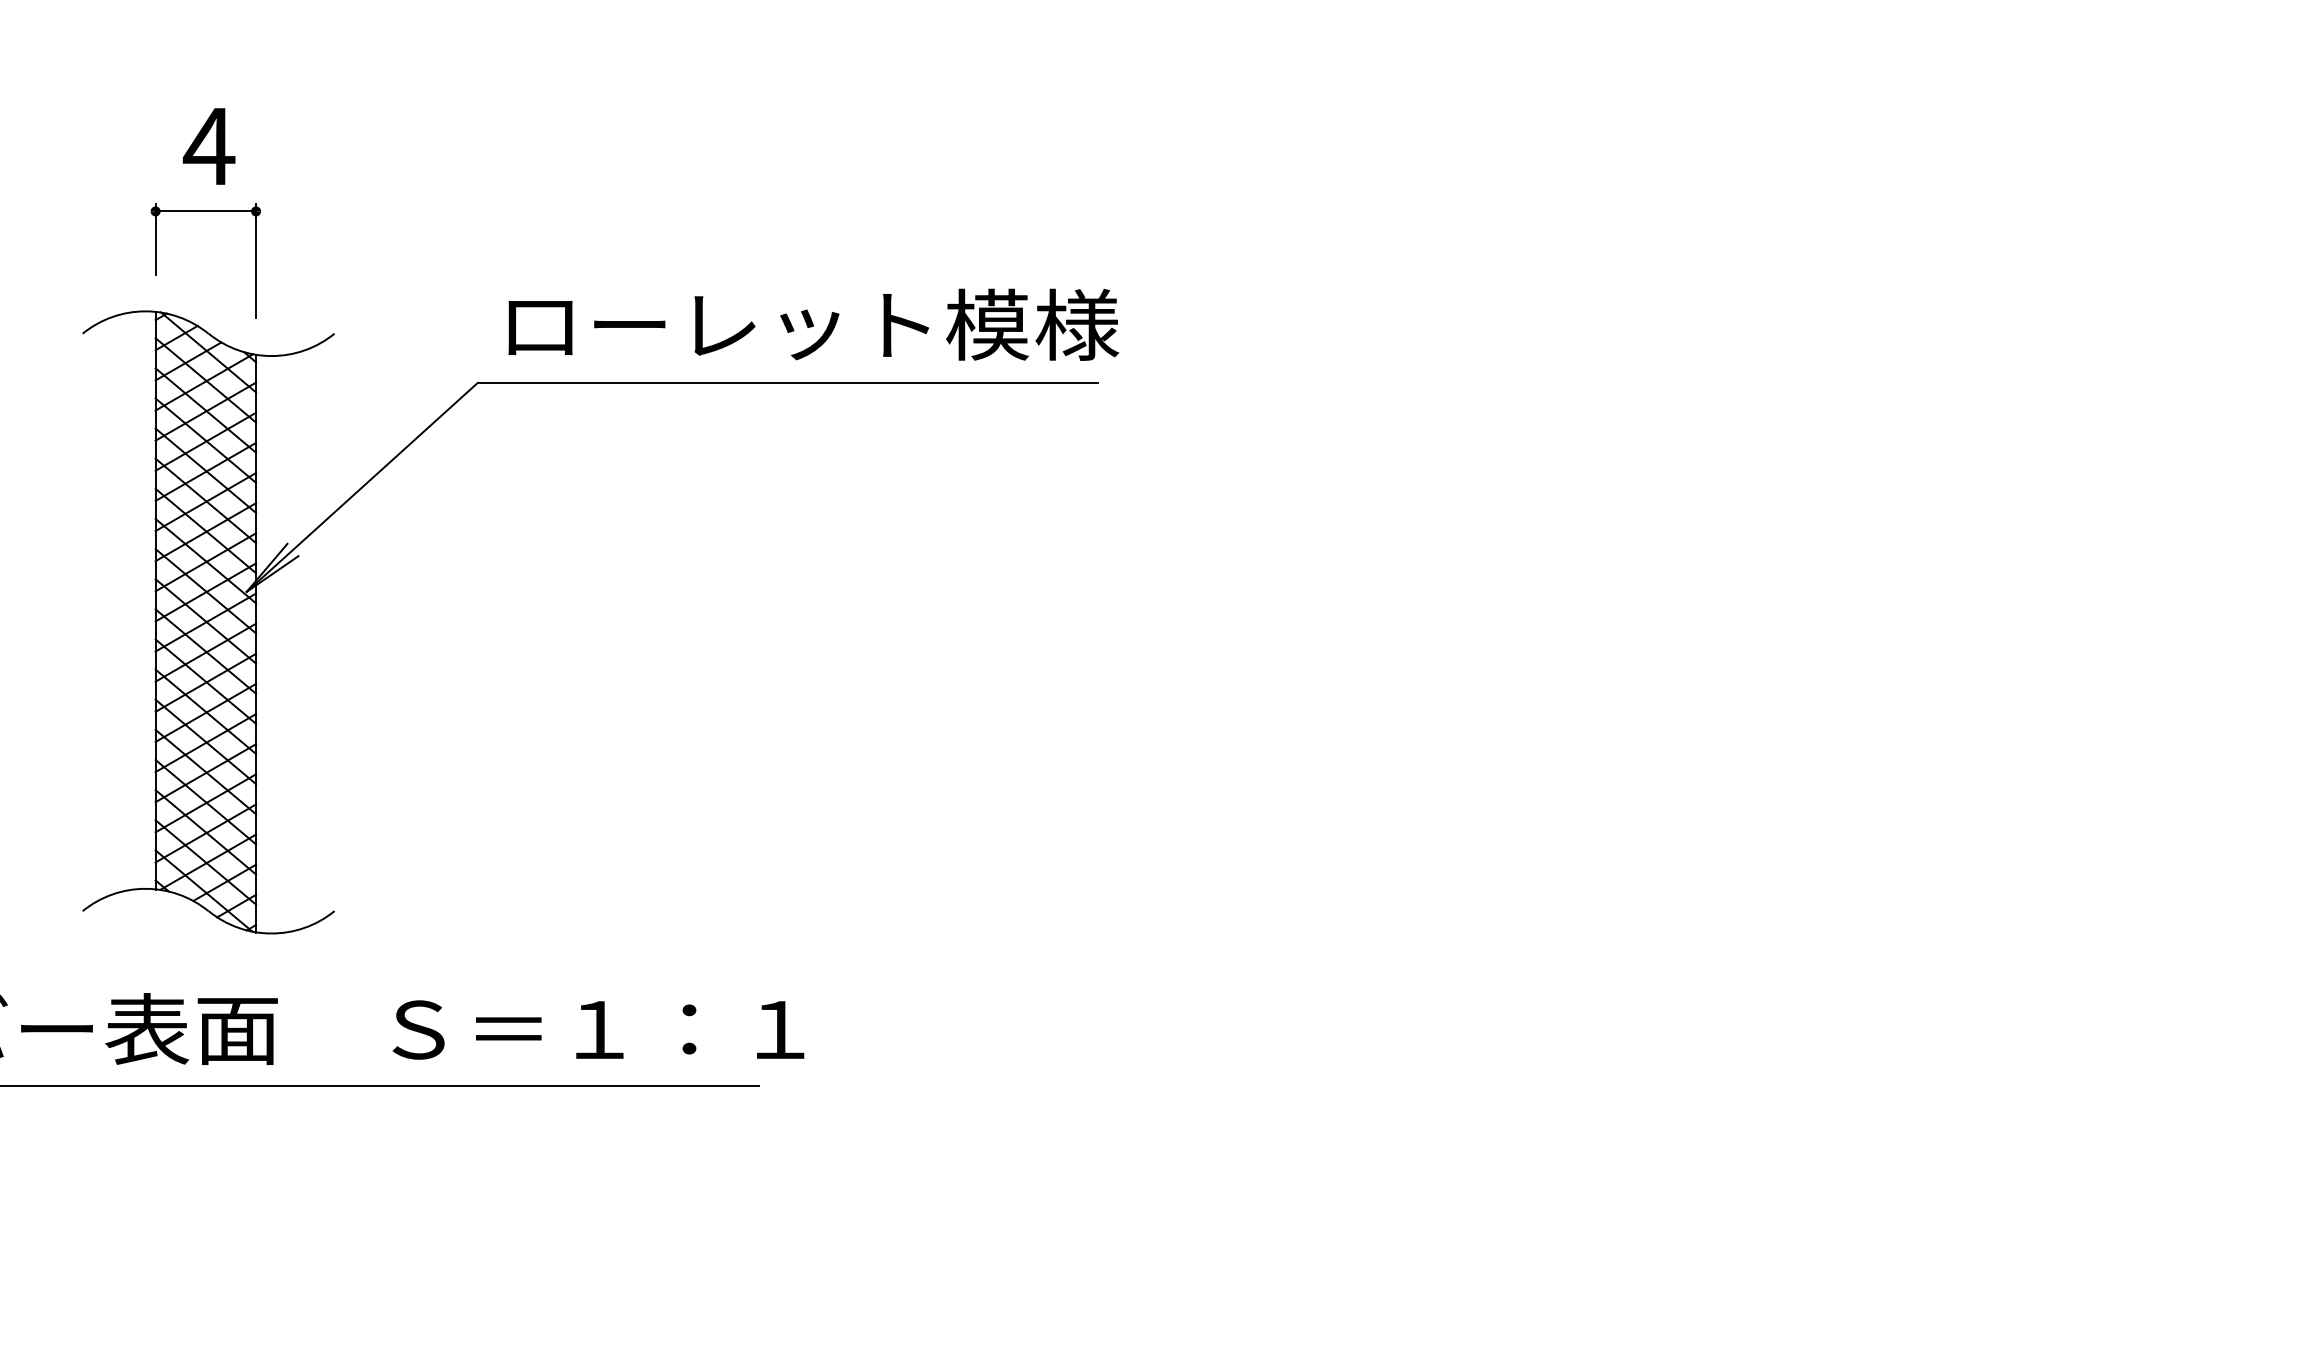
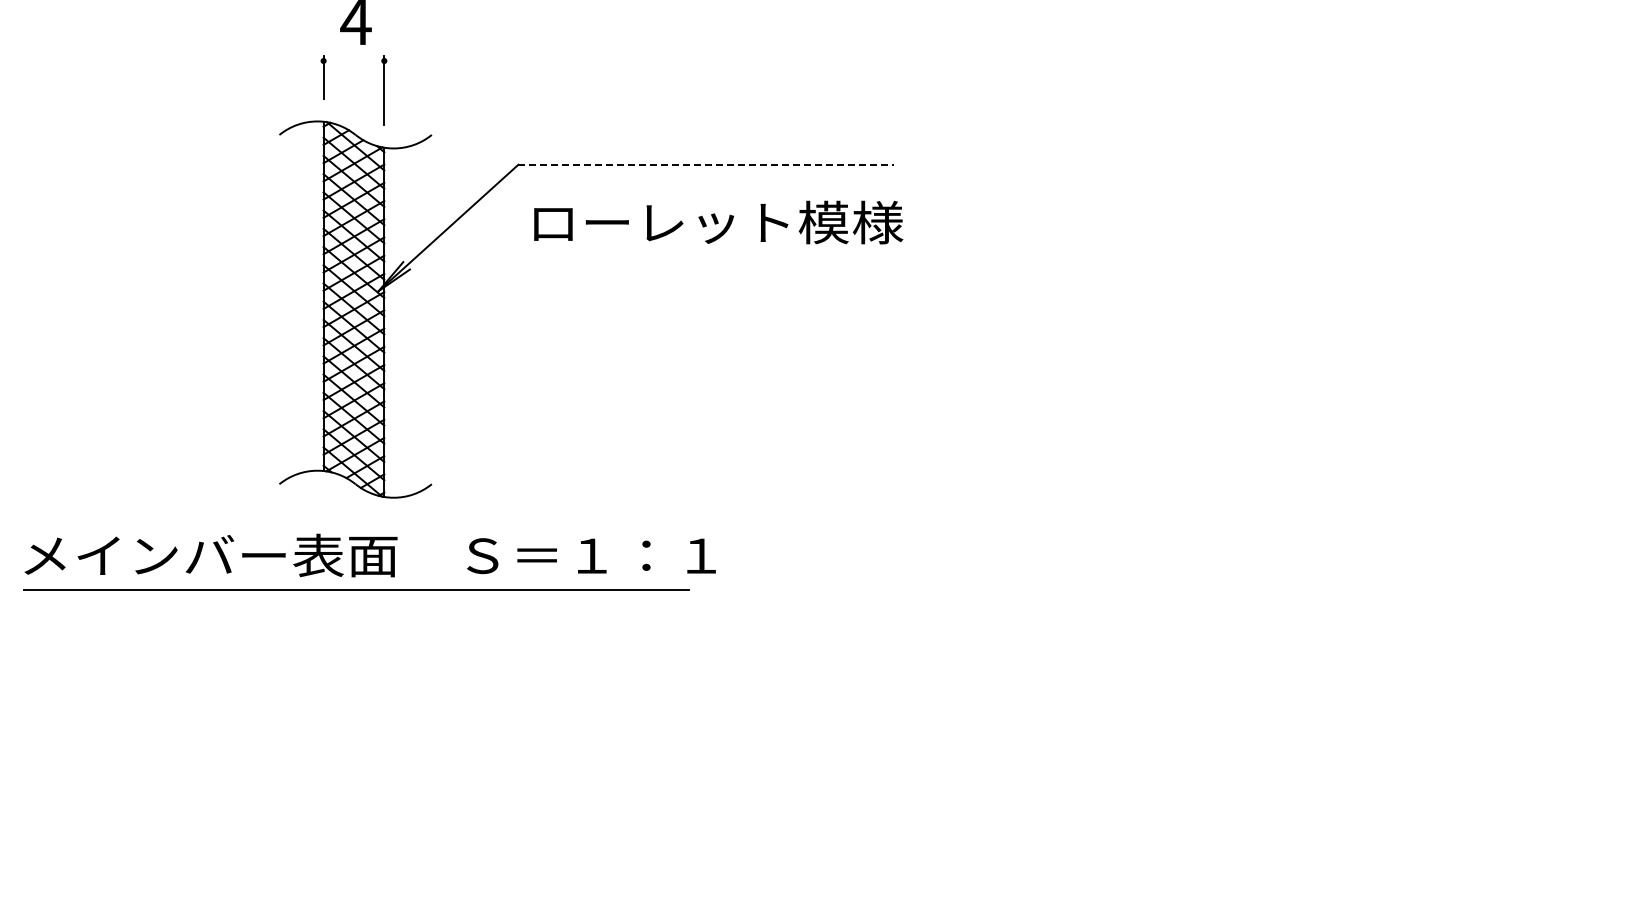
line: (205, 212) -> (353, 61), removed
text: (813, 324) -> (718, 222), moved
line: (788, 382) -> (706, 164), solid -> dashed

